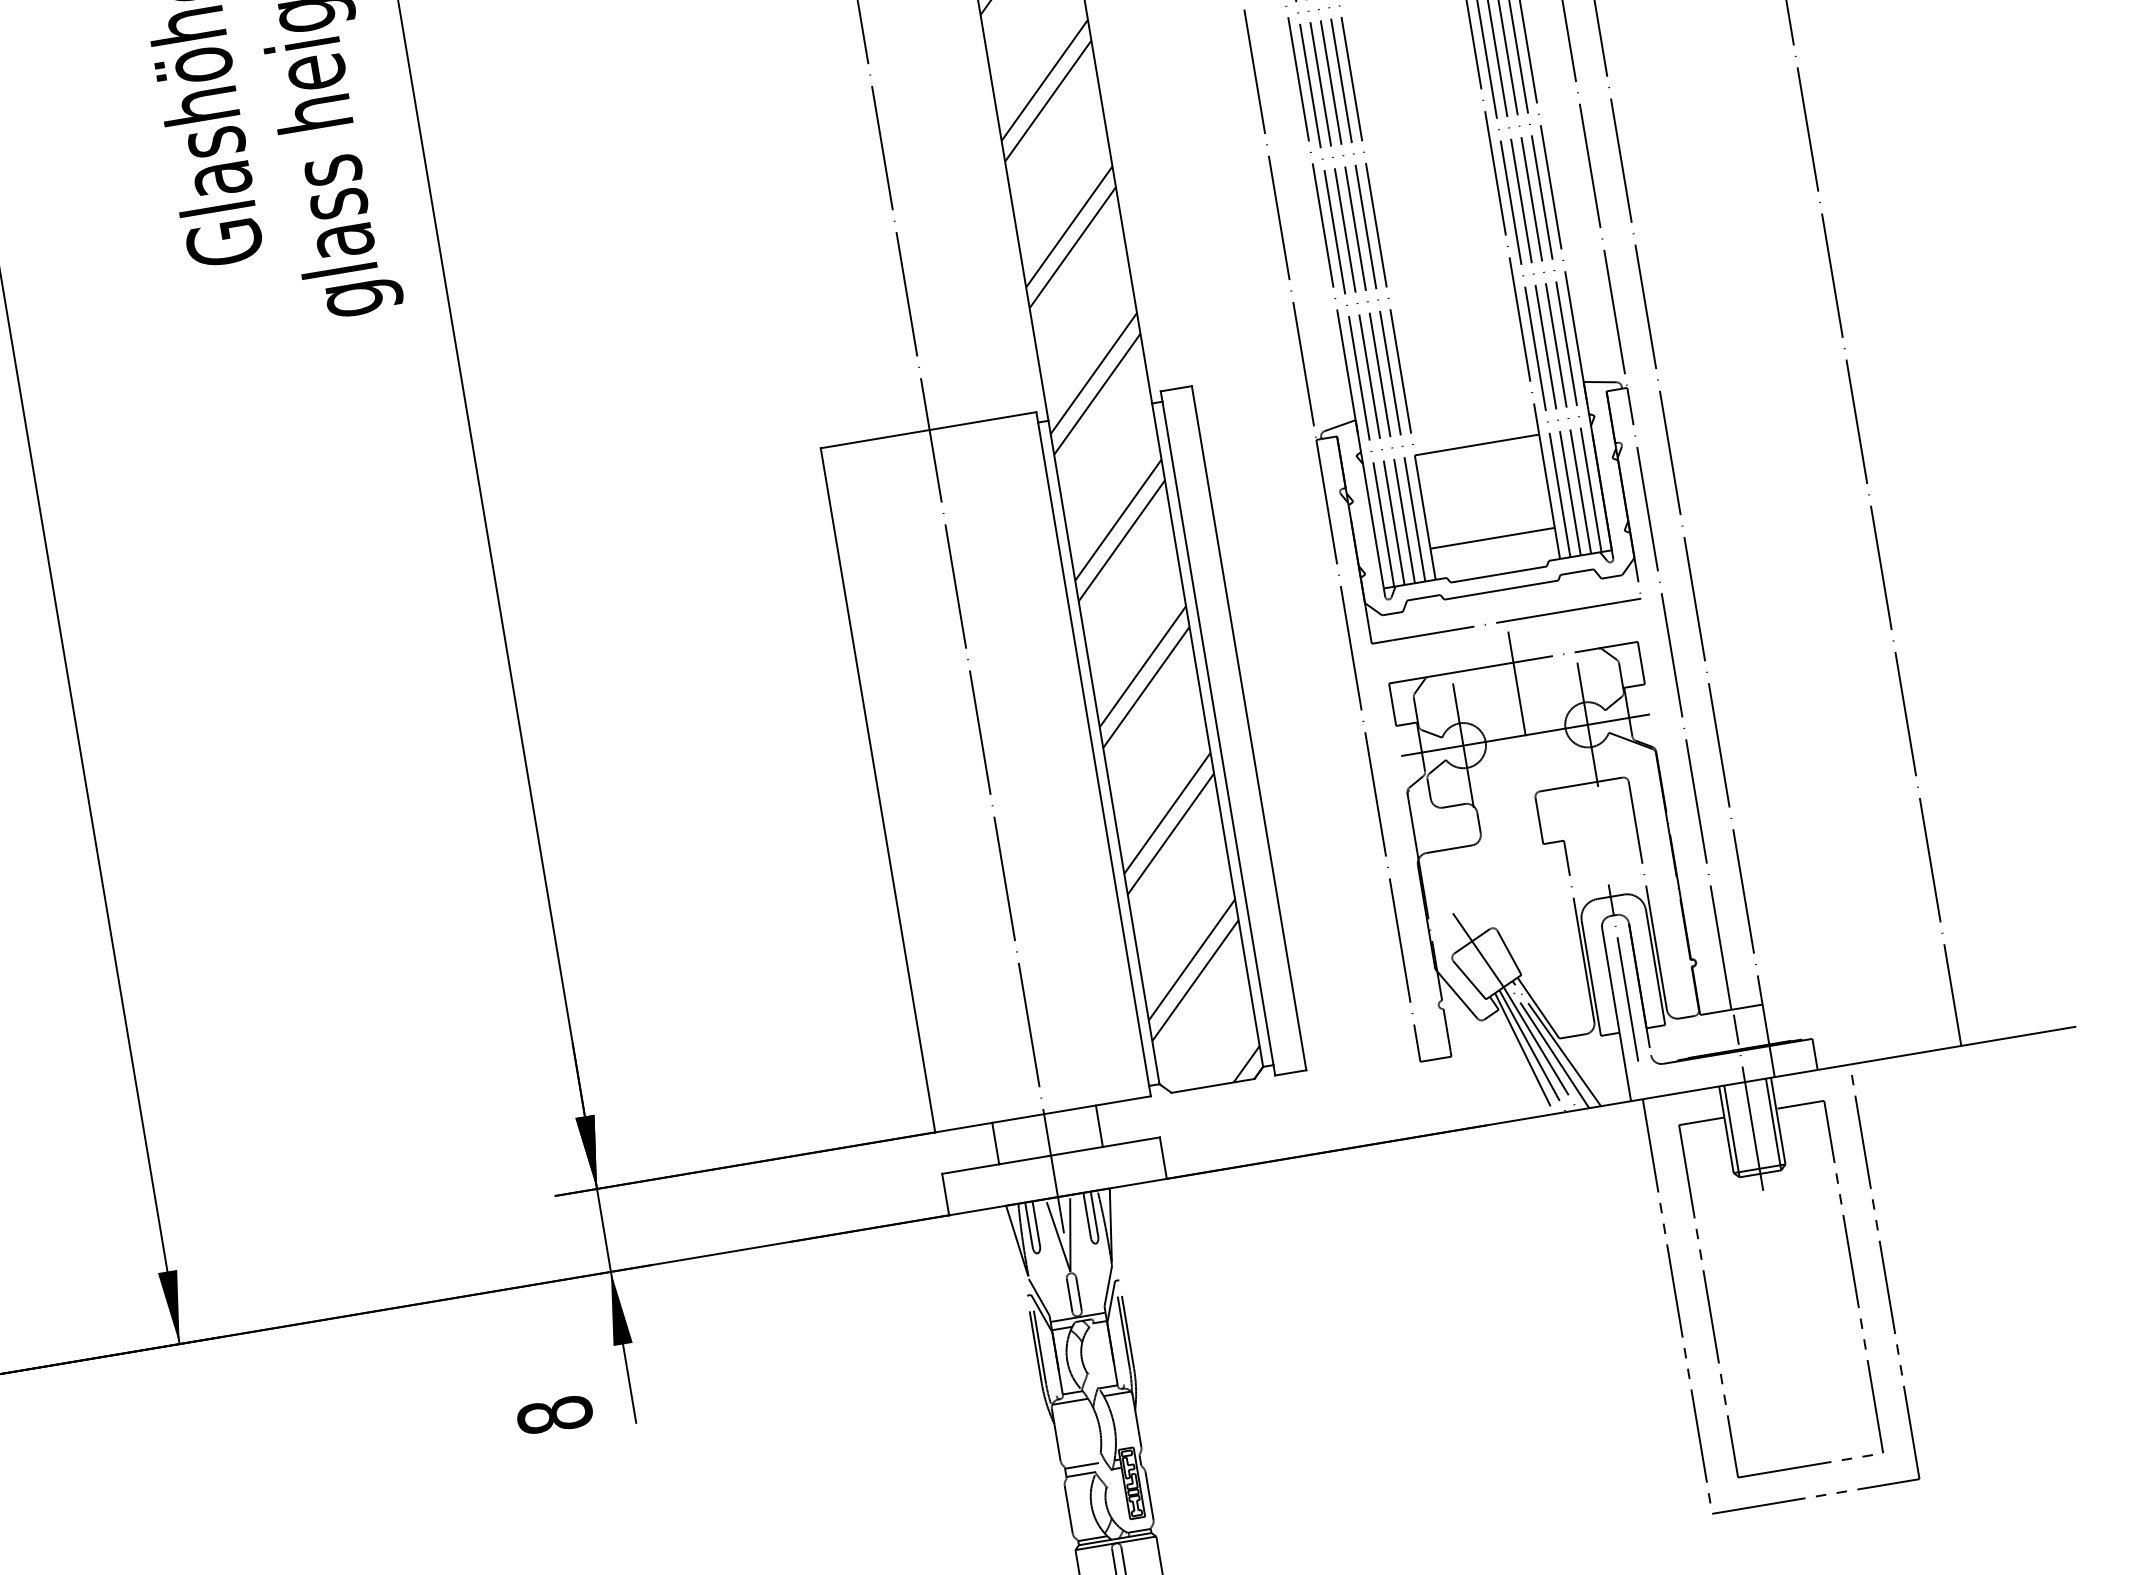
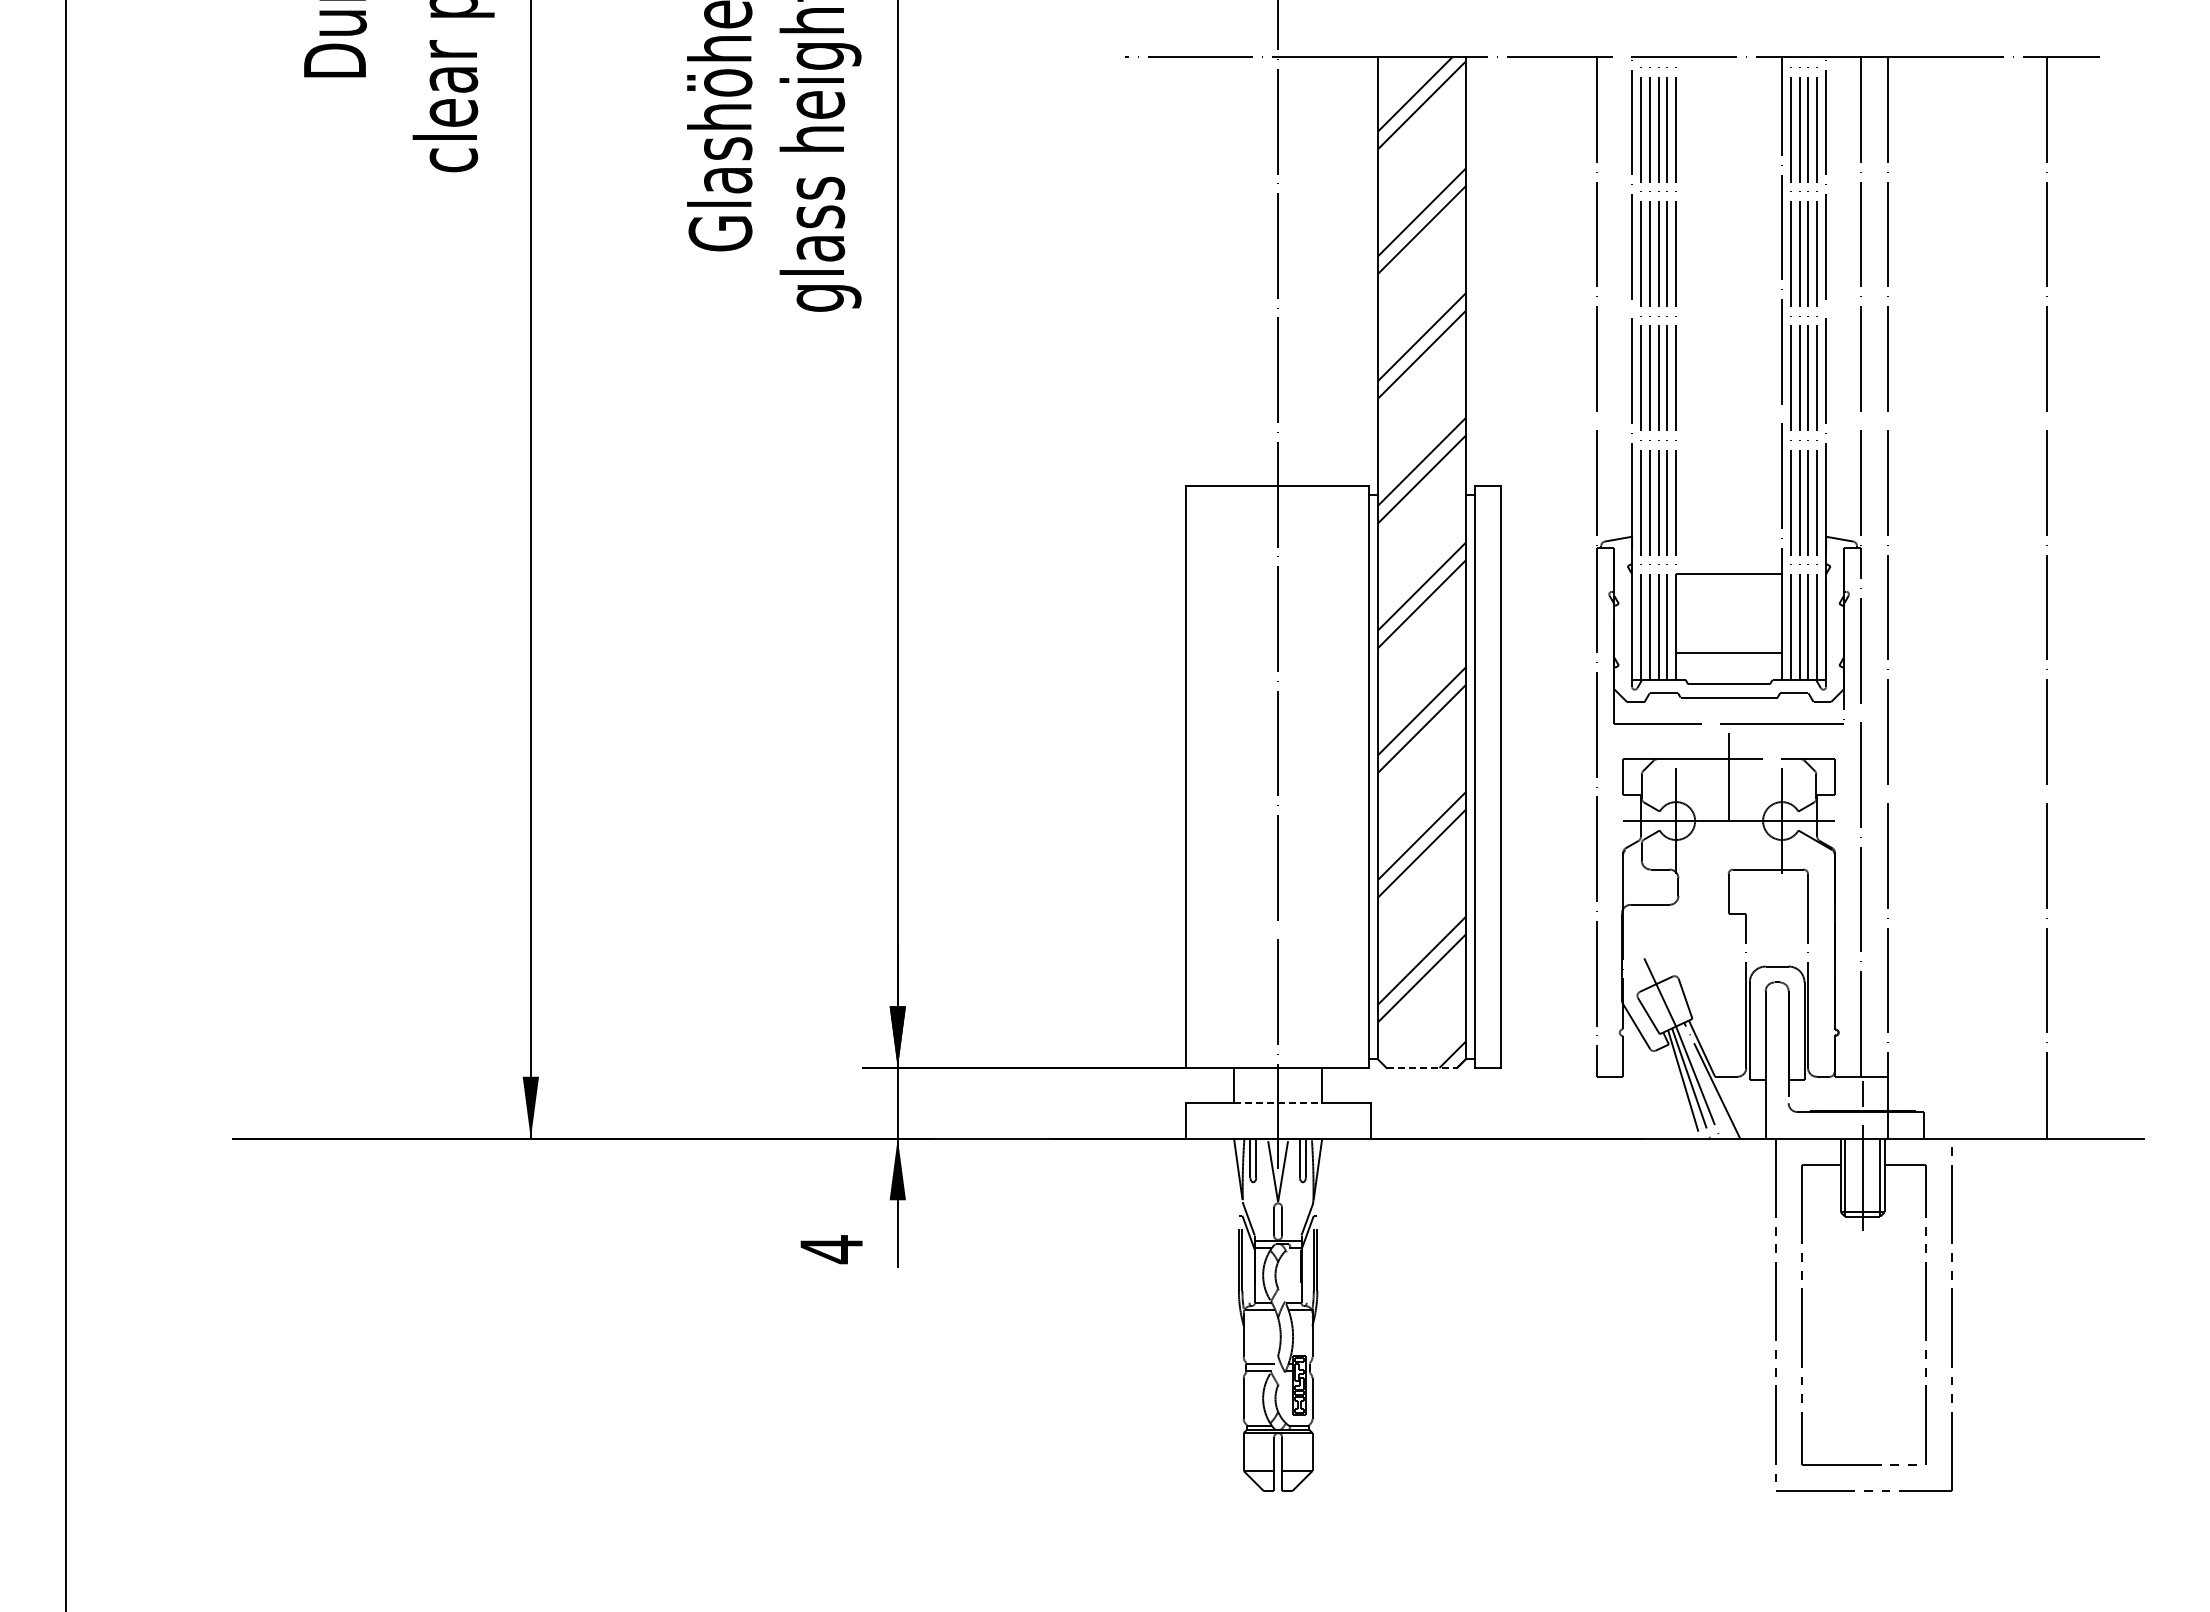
line: (1623, 971) -> (1777, 1030), removed
line: (1549, 1046) -> (1705, 1081), removed
line: (1213, 1085) -> (1422, 1067), solid -> dashed
line: (1051, 1155) -> (1278, 1103), solid -> dashed
text: (554, 1415) -> (831, 1249), 8 -> 4

